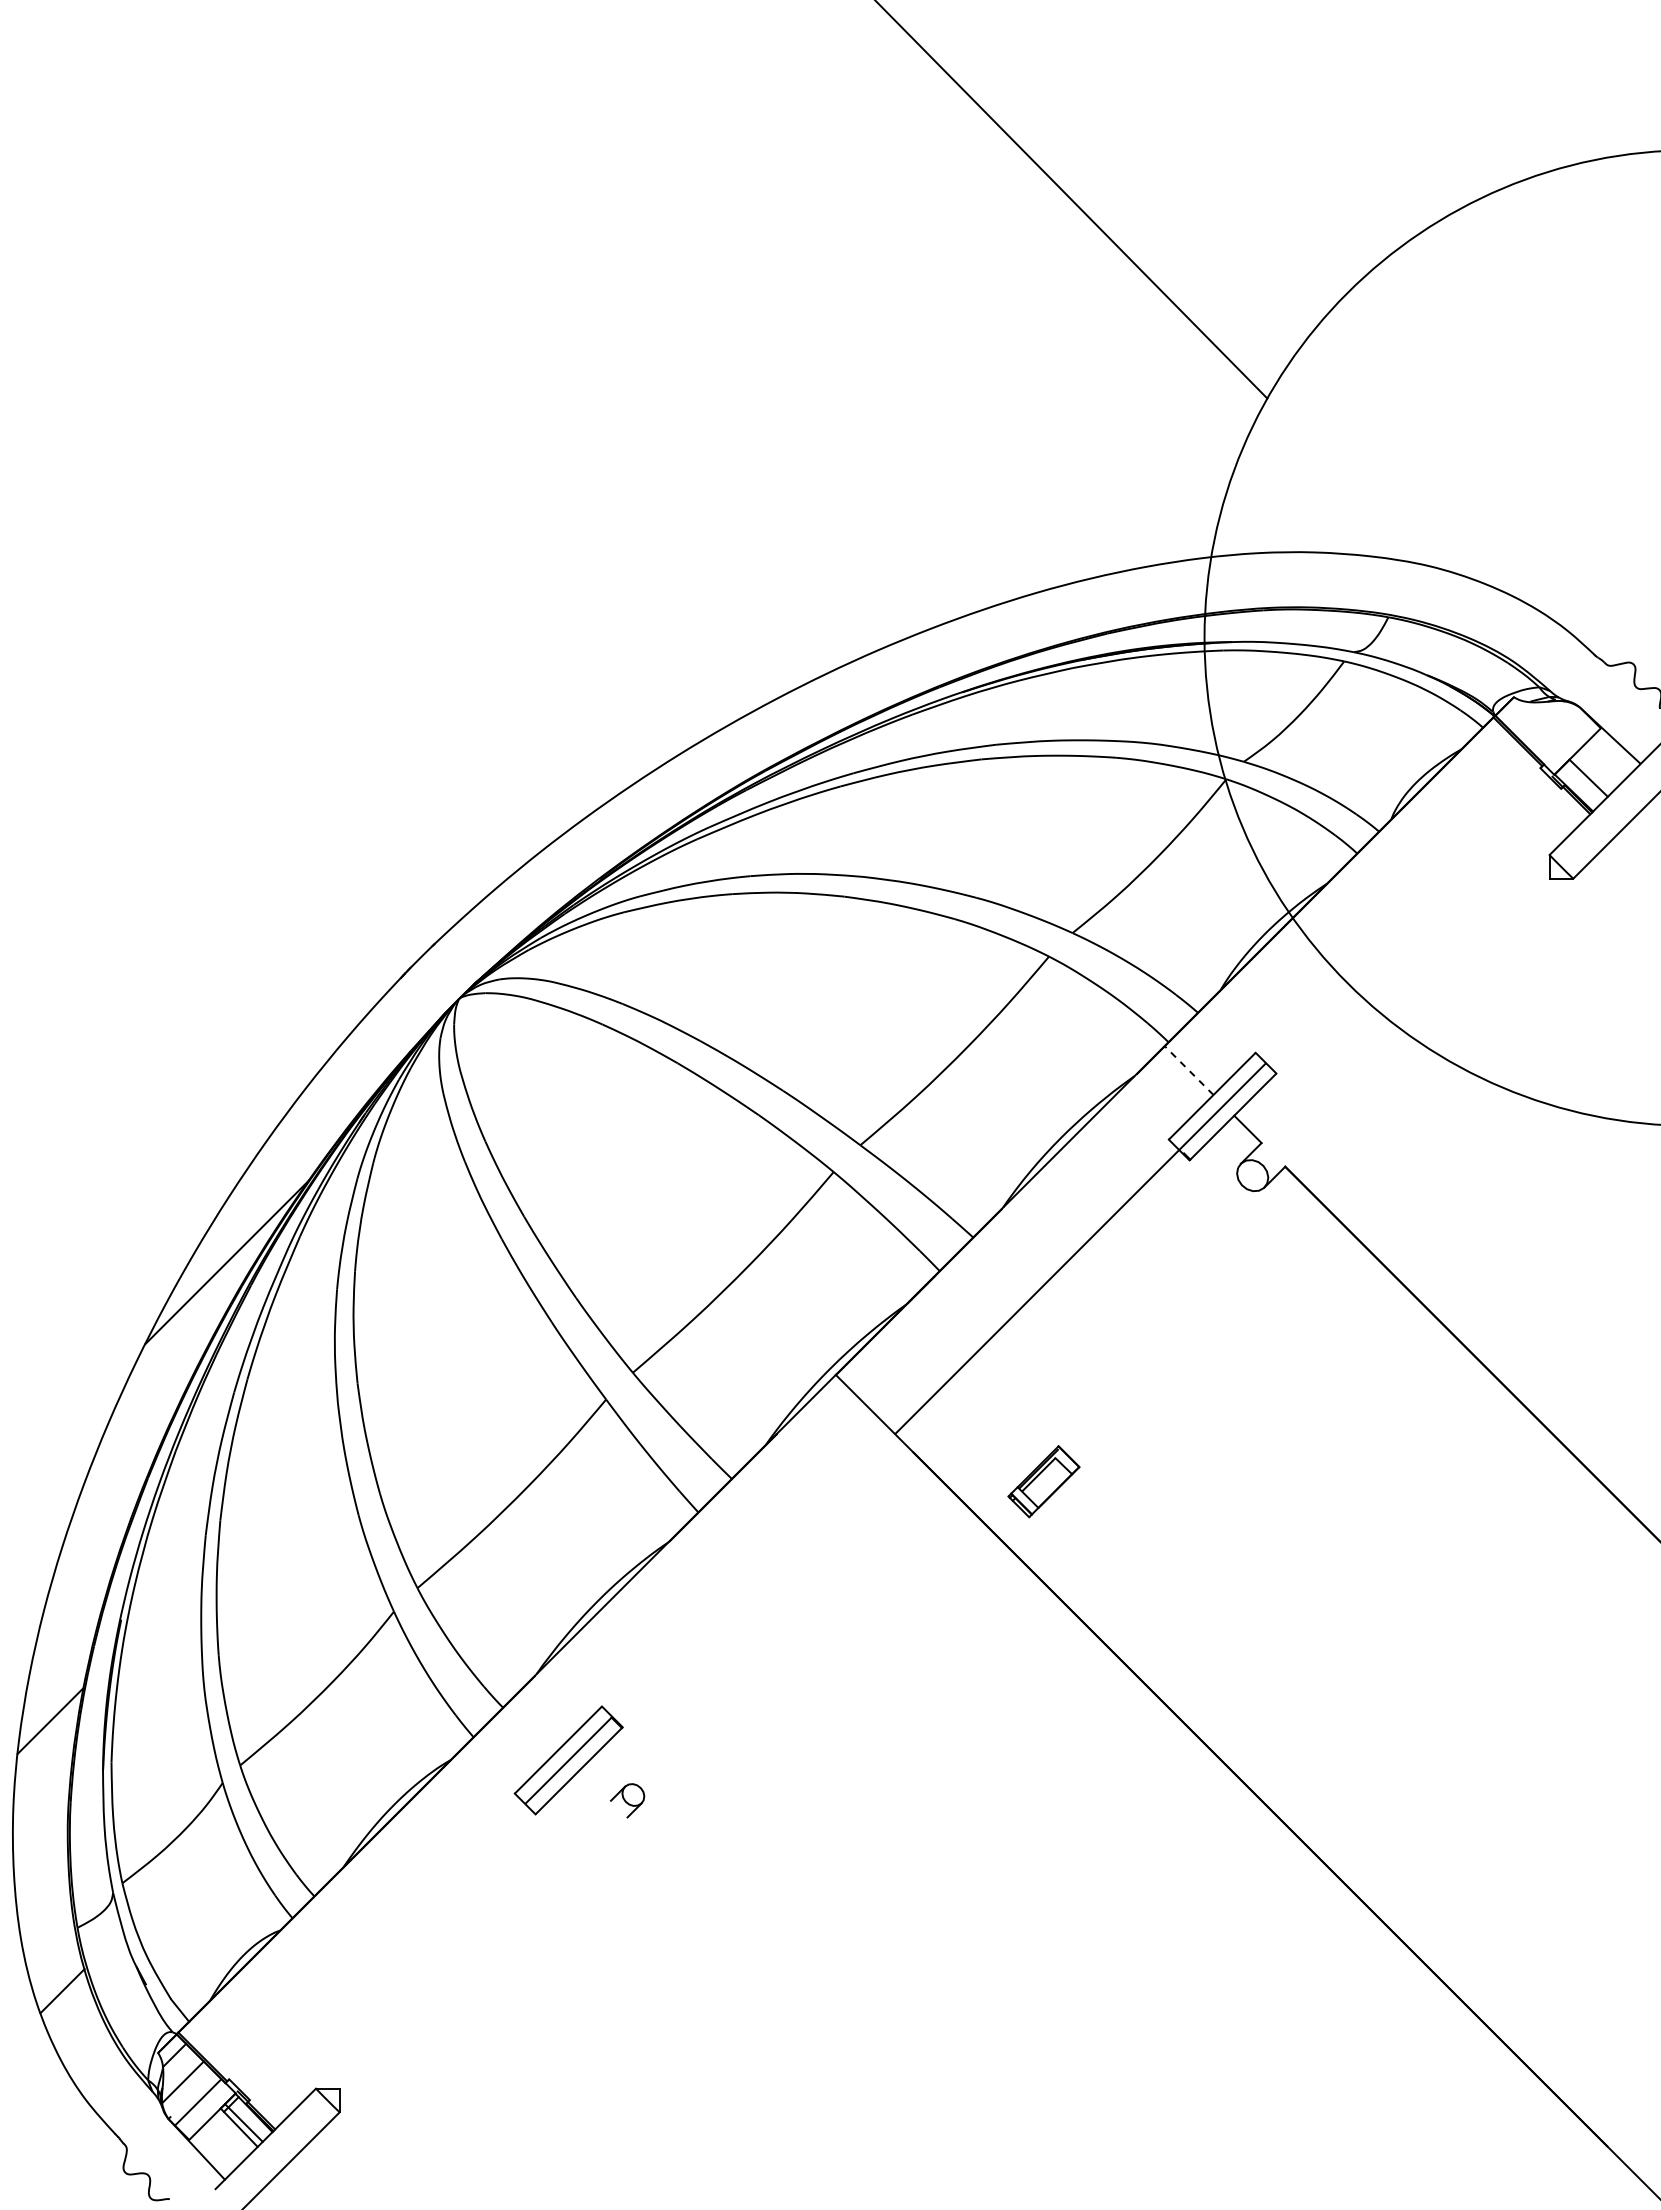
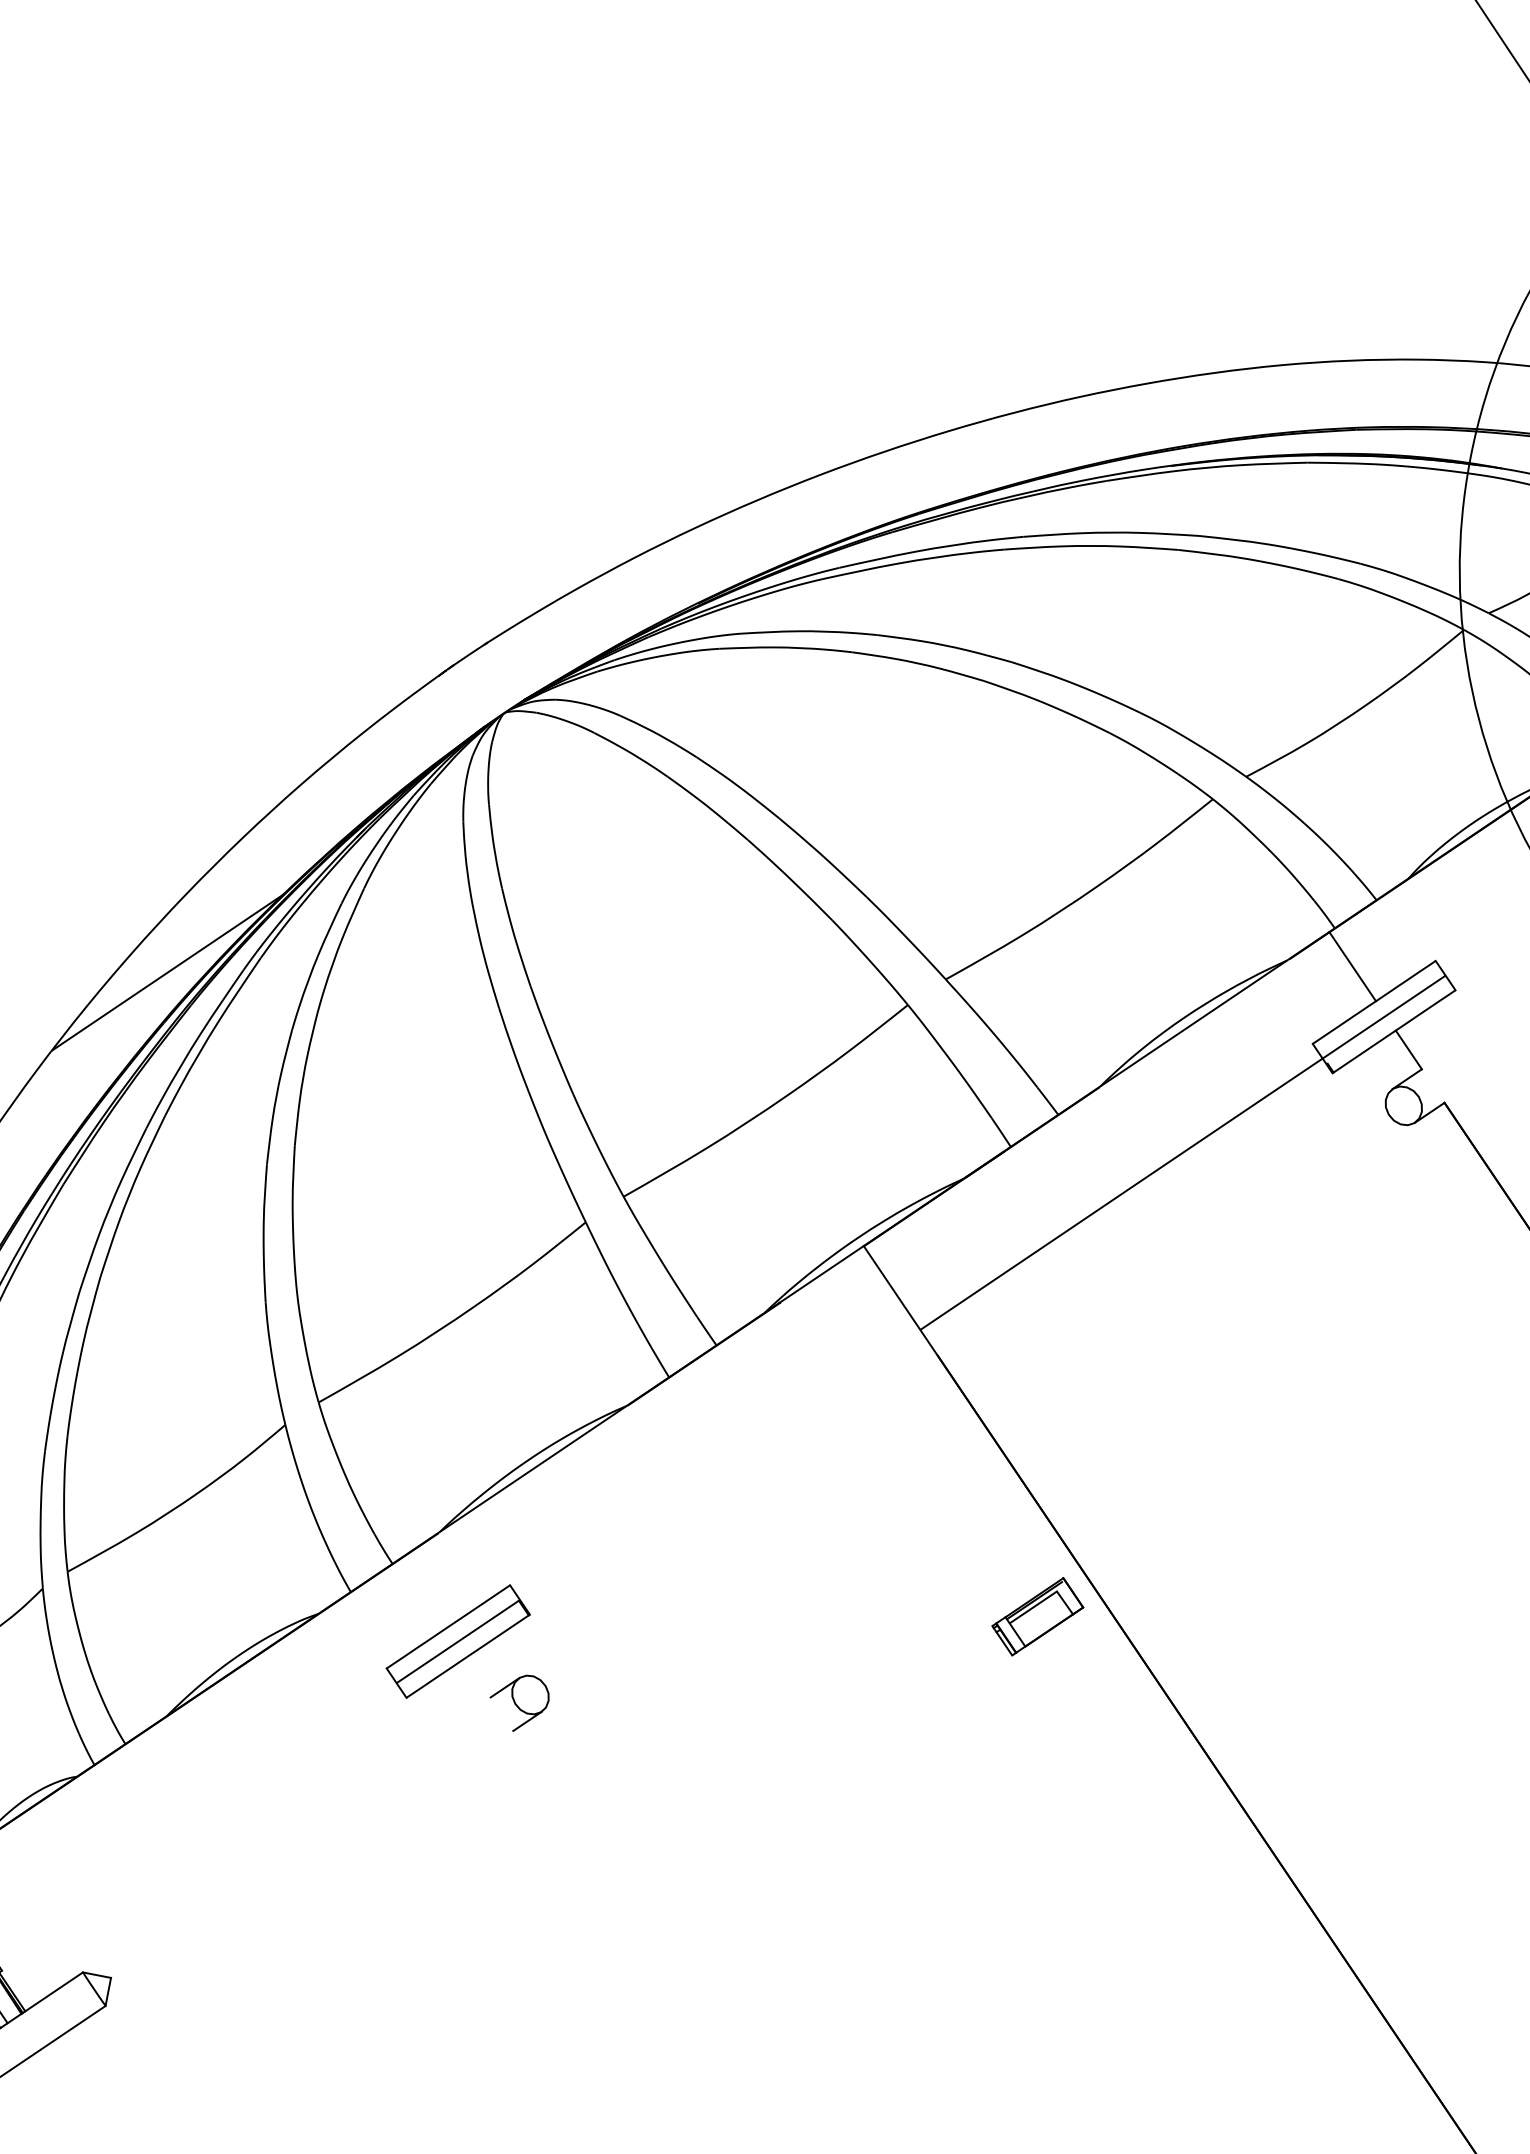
line: (1189, 1070) -> (1353, 966), dashed -> solid
part: (1043, 1481) -> (1037, 1616), moved
part: (627, 1800) -> (518, 1702), size x1.43

